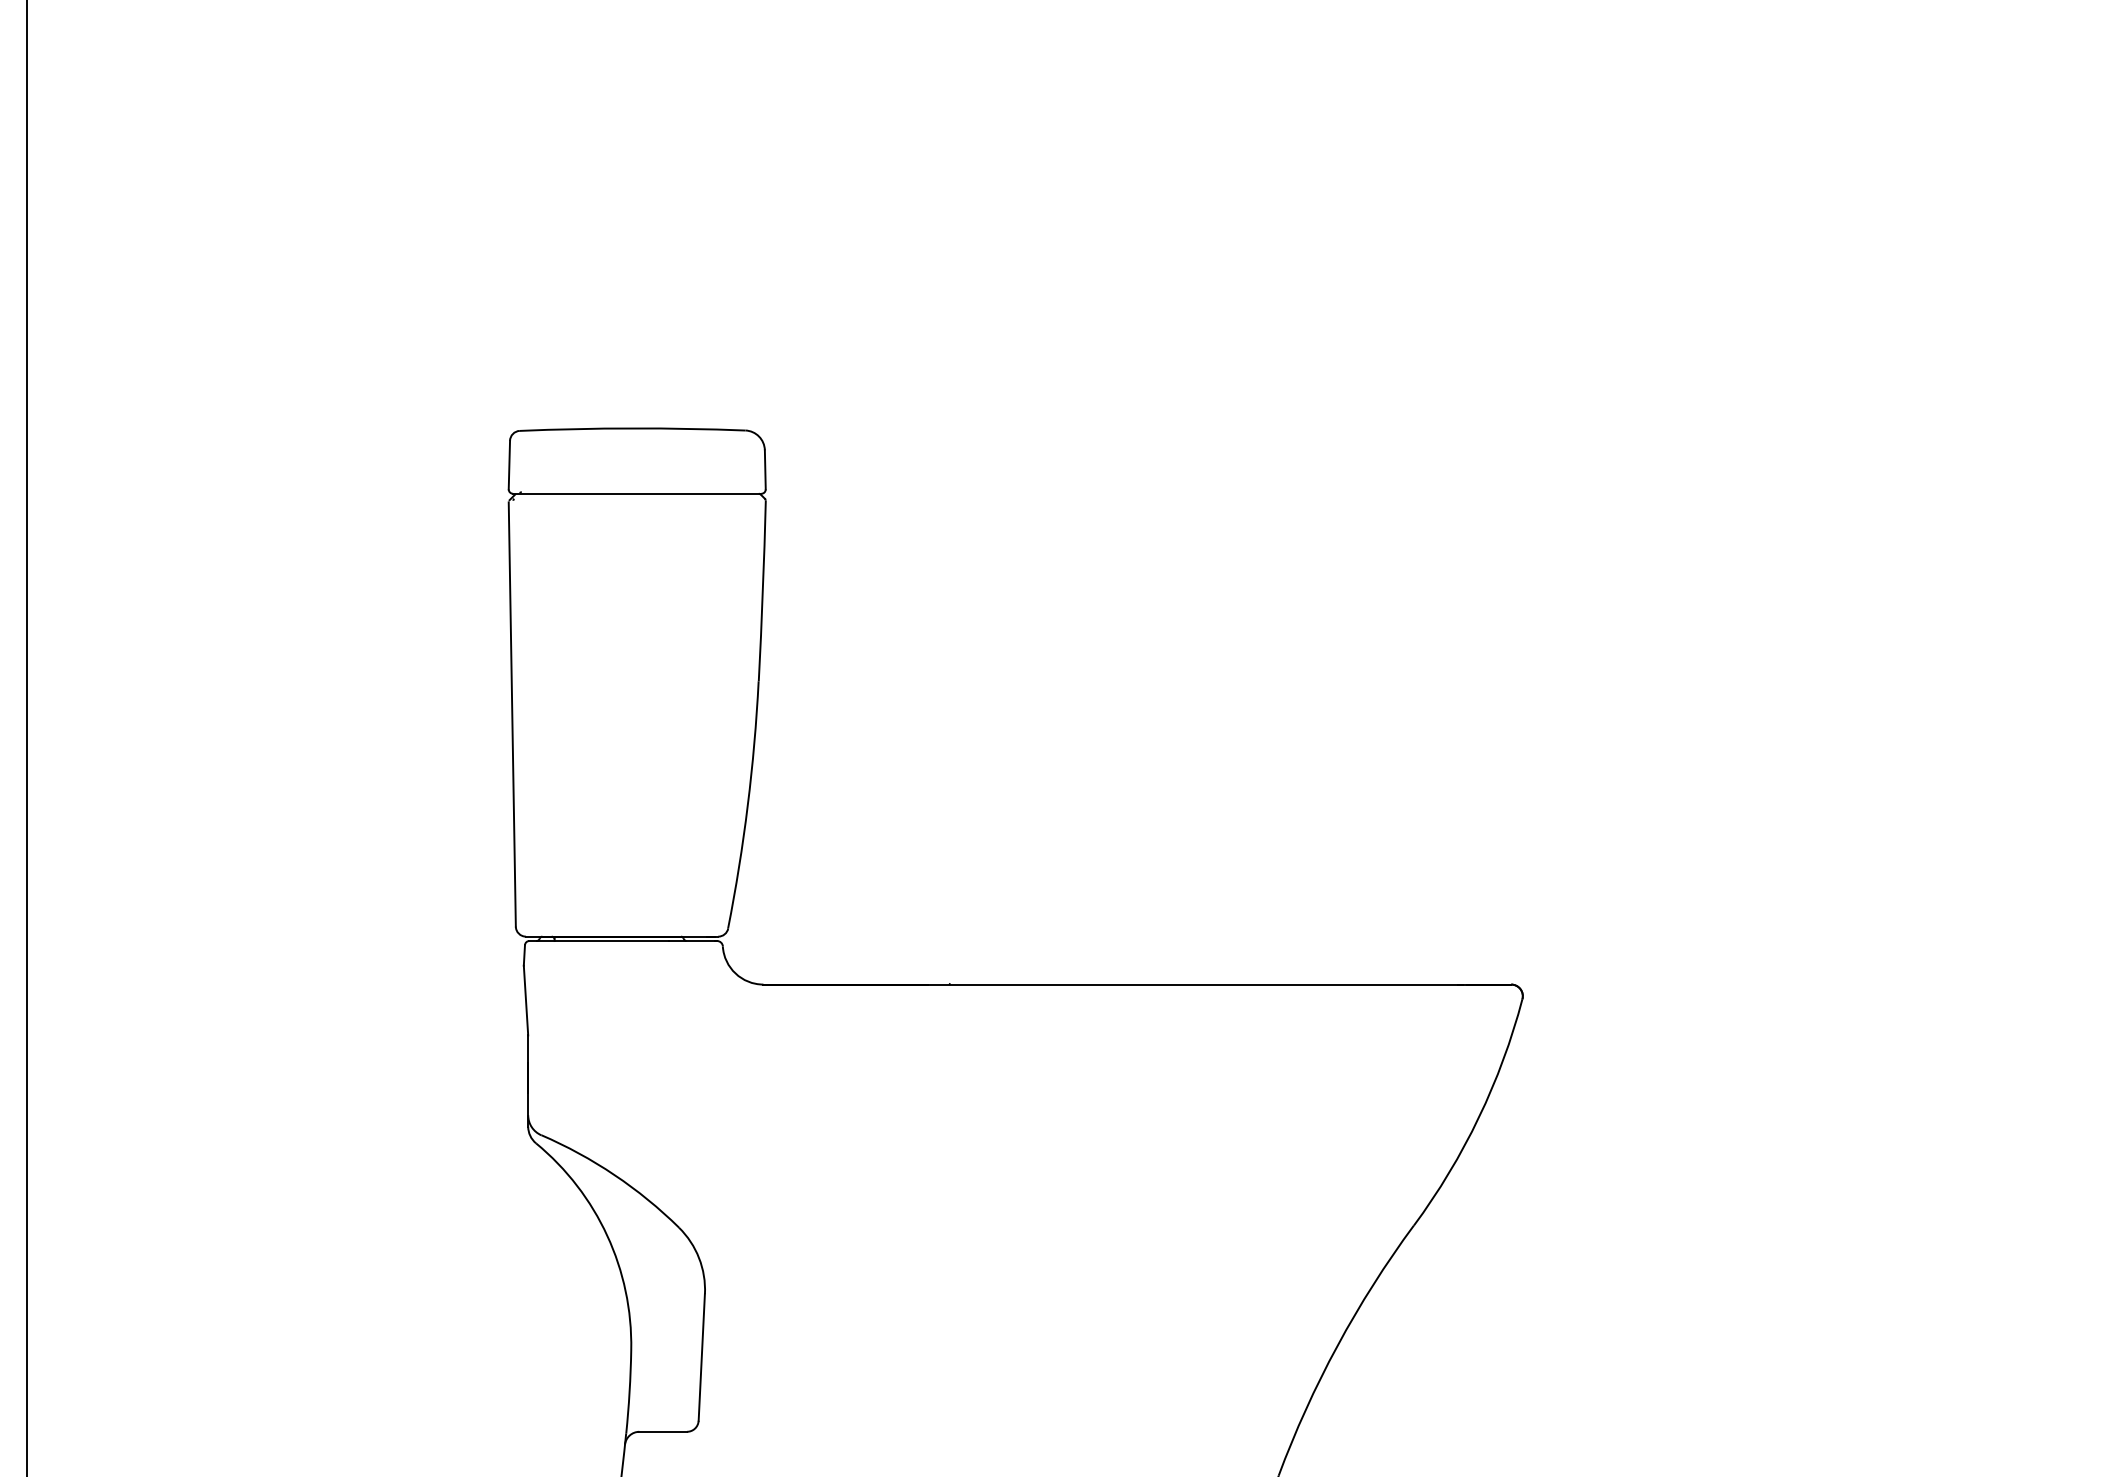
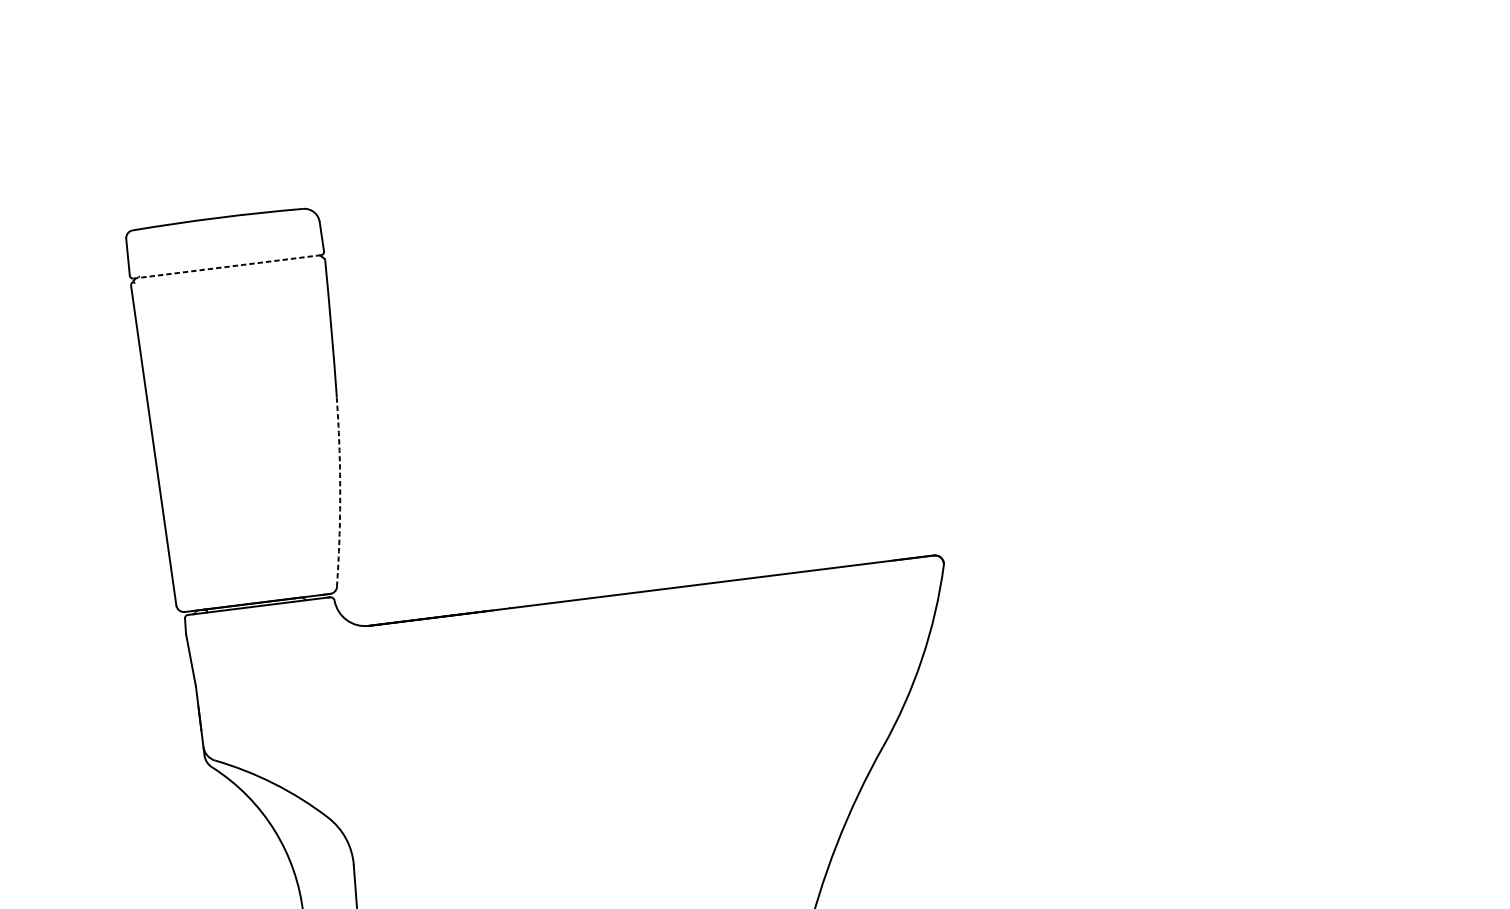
line: (636, 493) -> (226, 266), solid -> dashed
arc: (747, 805) -> (340, 492), solid -> dashed

